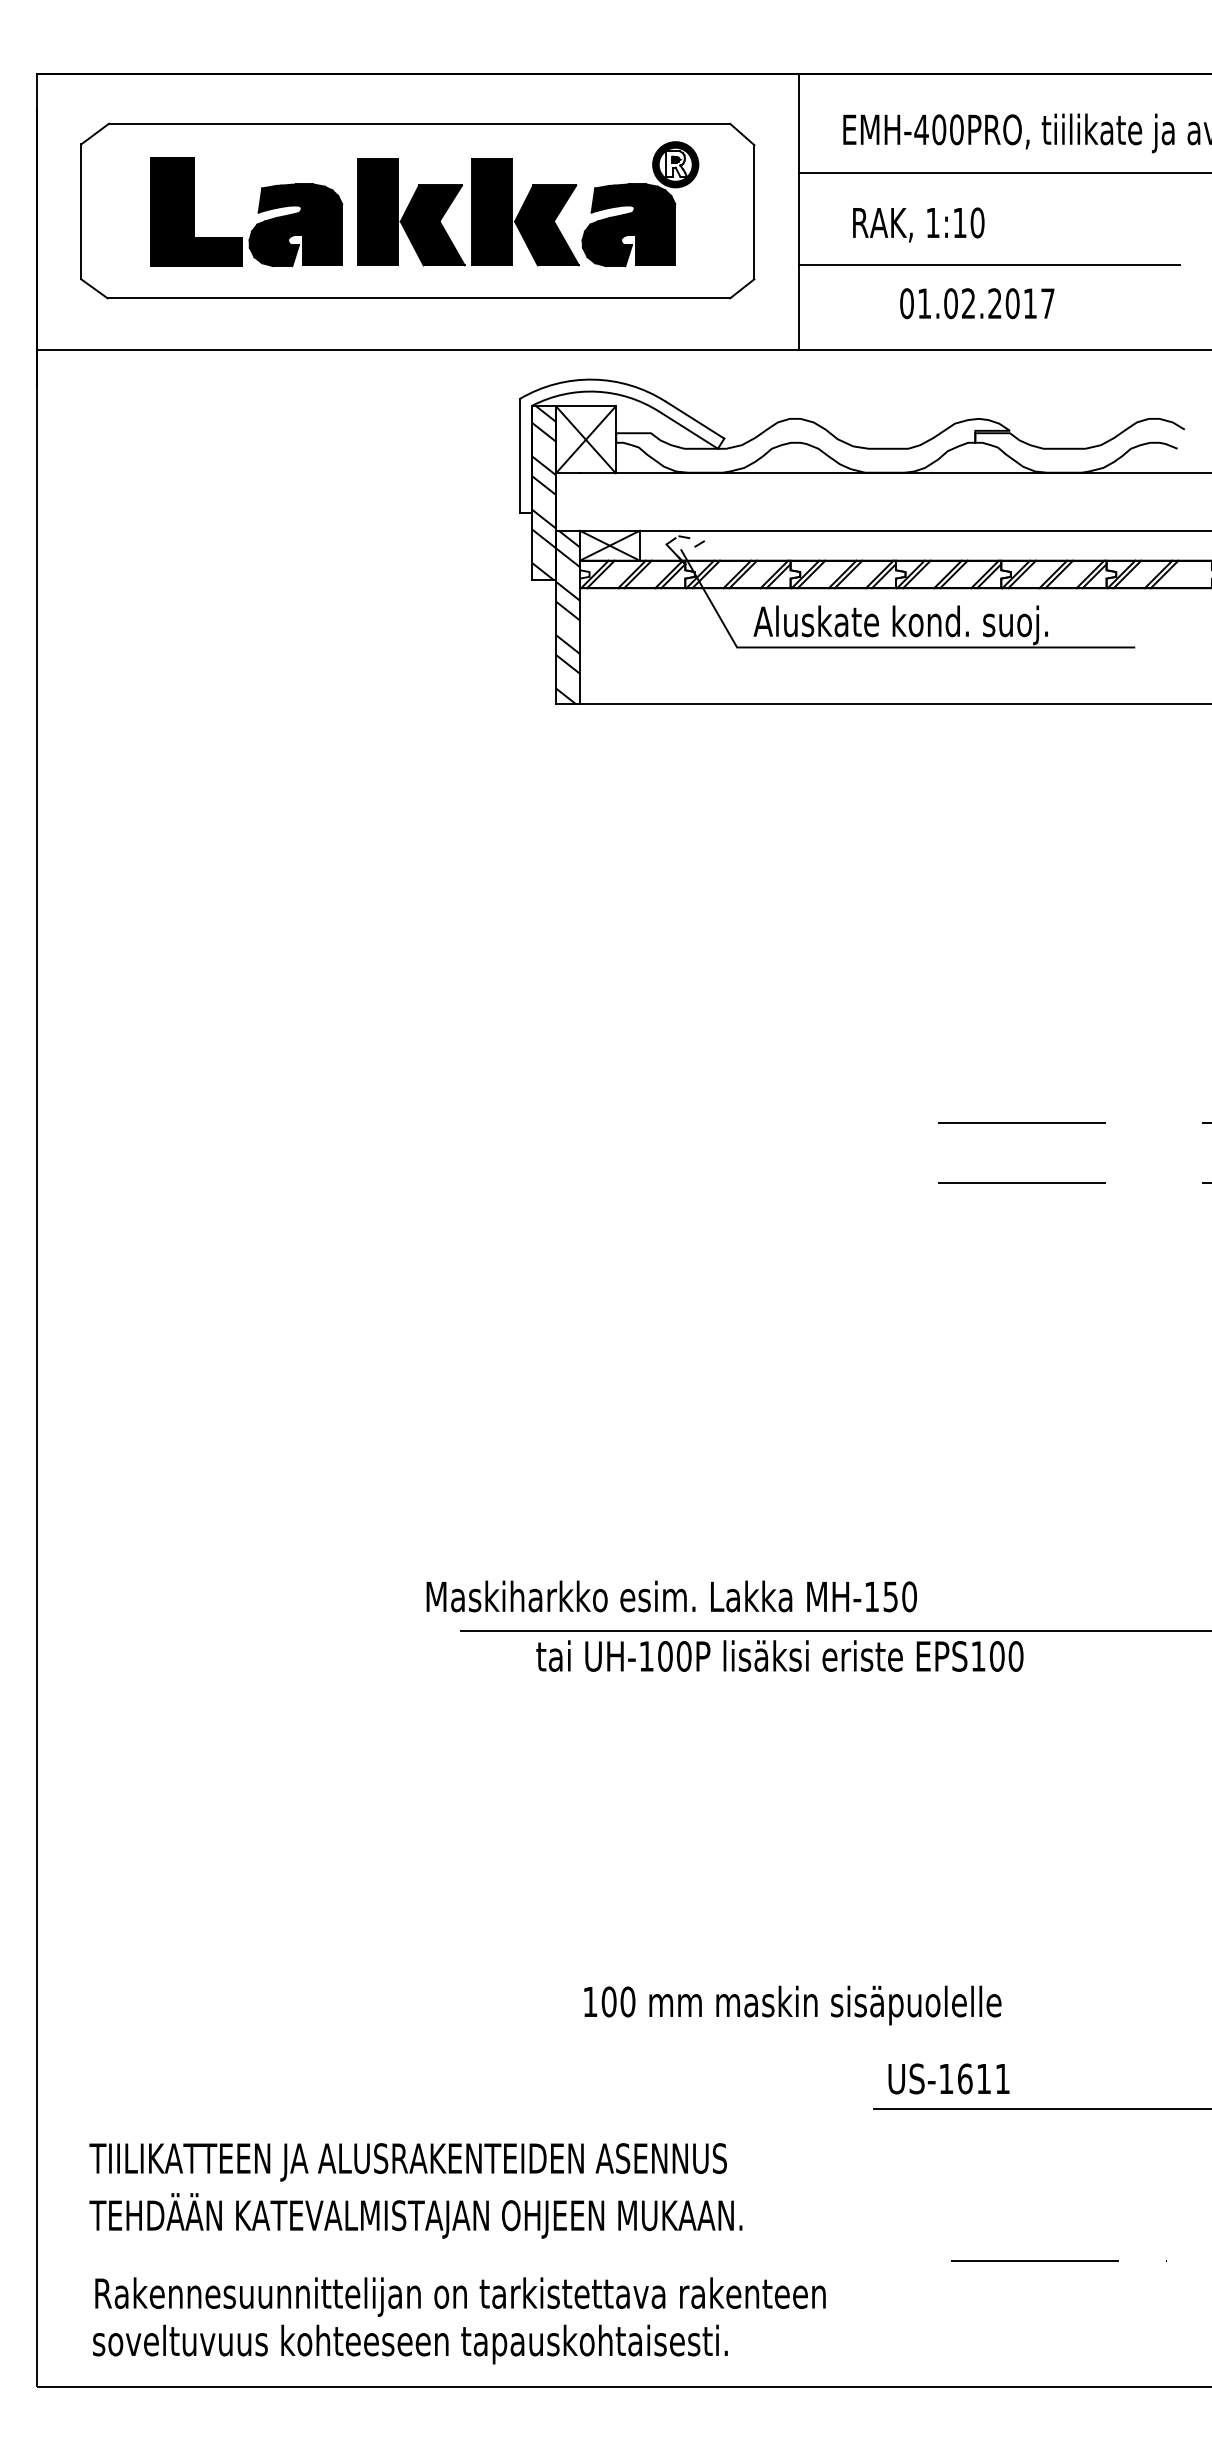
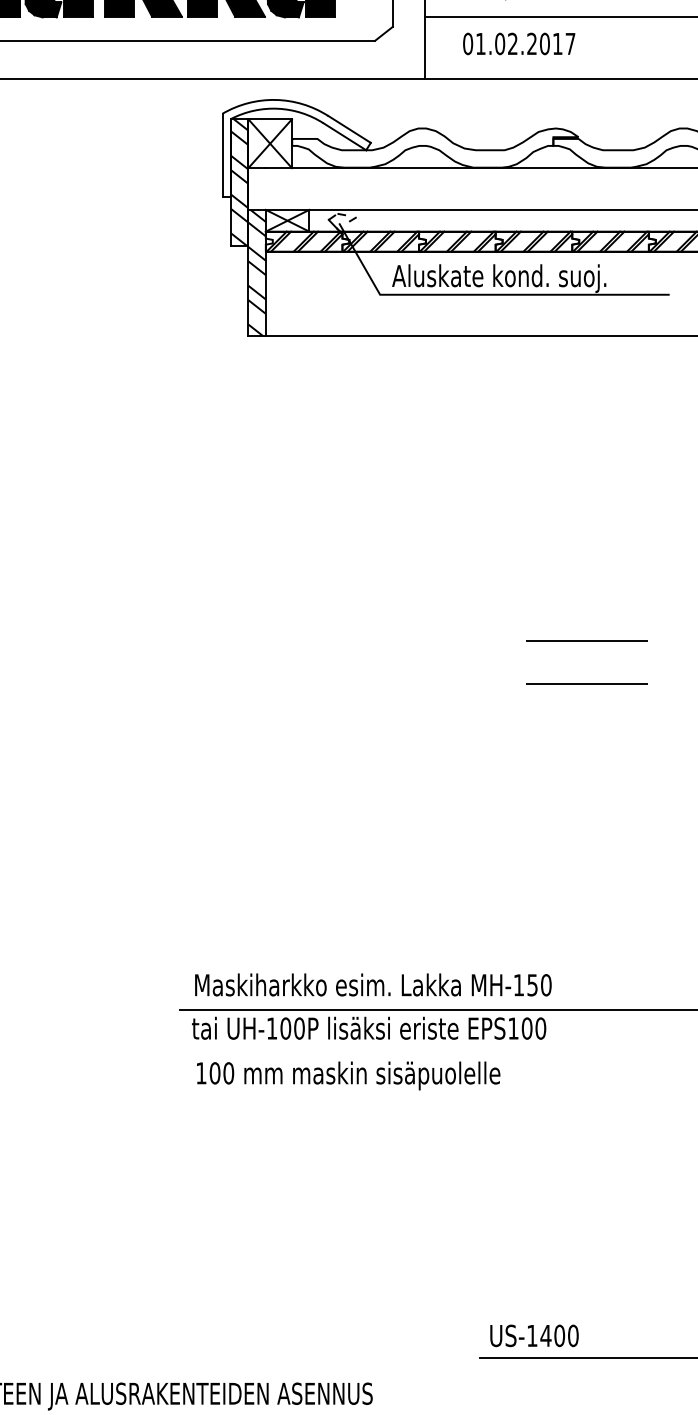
text: (977, 303) -> (519, 43), moved
text: (671, 1596) -> (373, 984), moved
text: (779, 1655) -> (368, 1027), moved
text: (792, 2005) -> (348, 1075), moved
text: (983, 2078) -> (559, 1335), US-1611 -> US-1400

